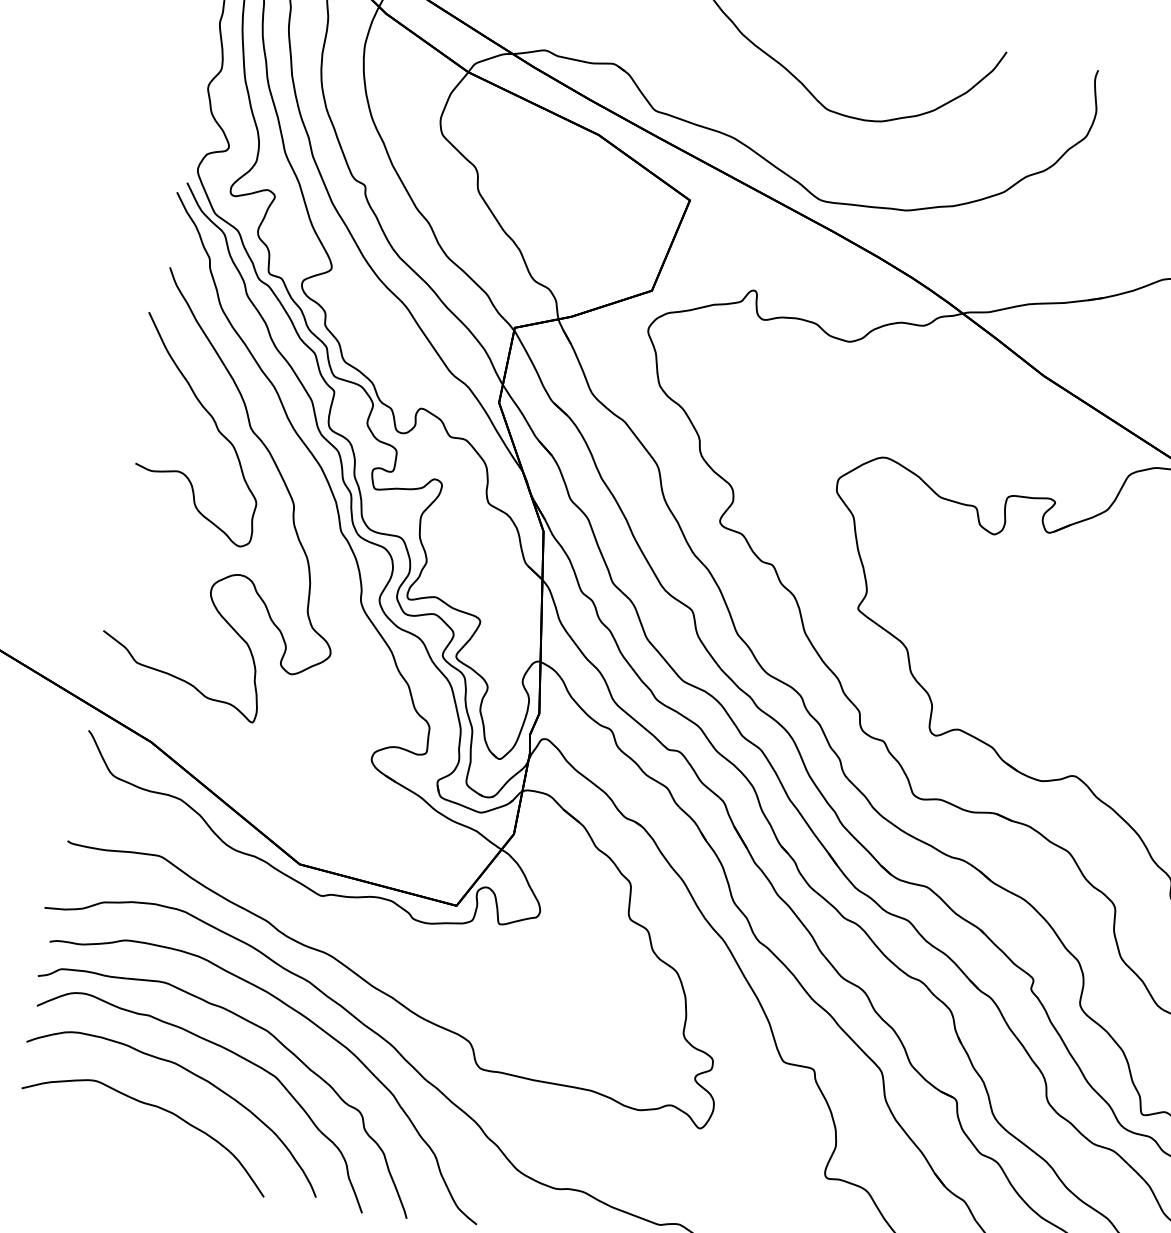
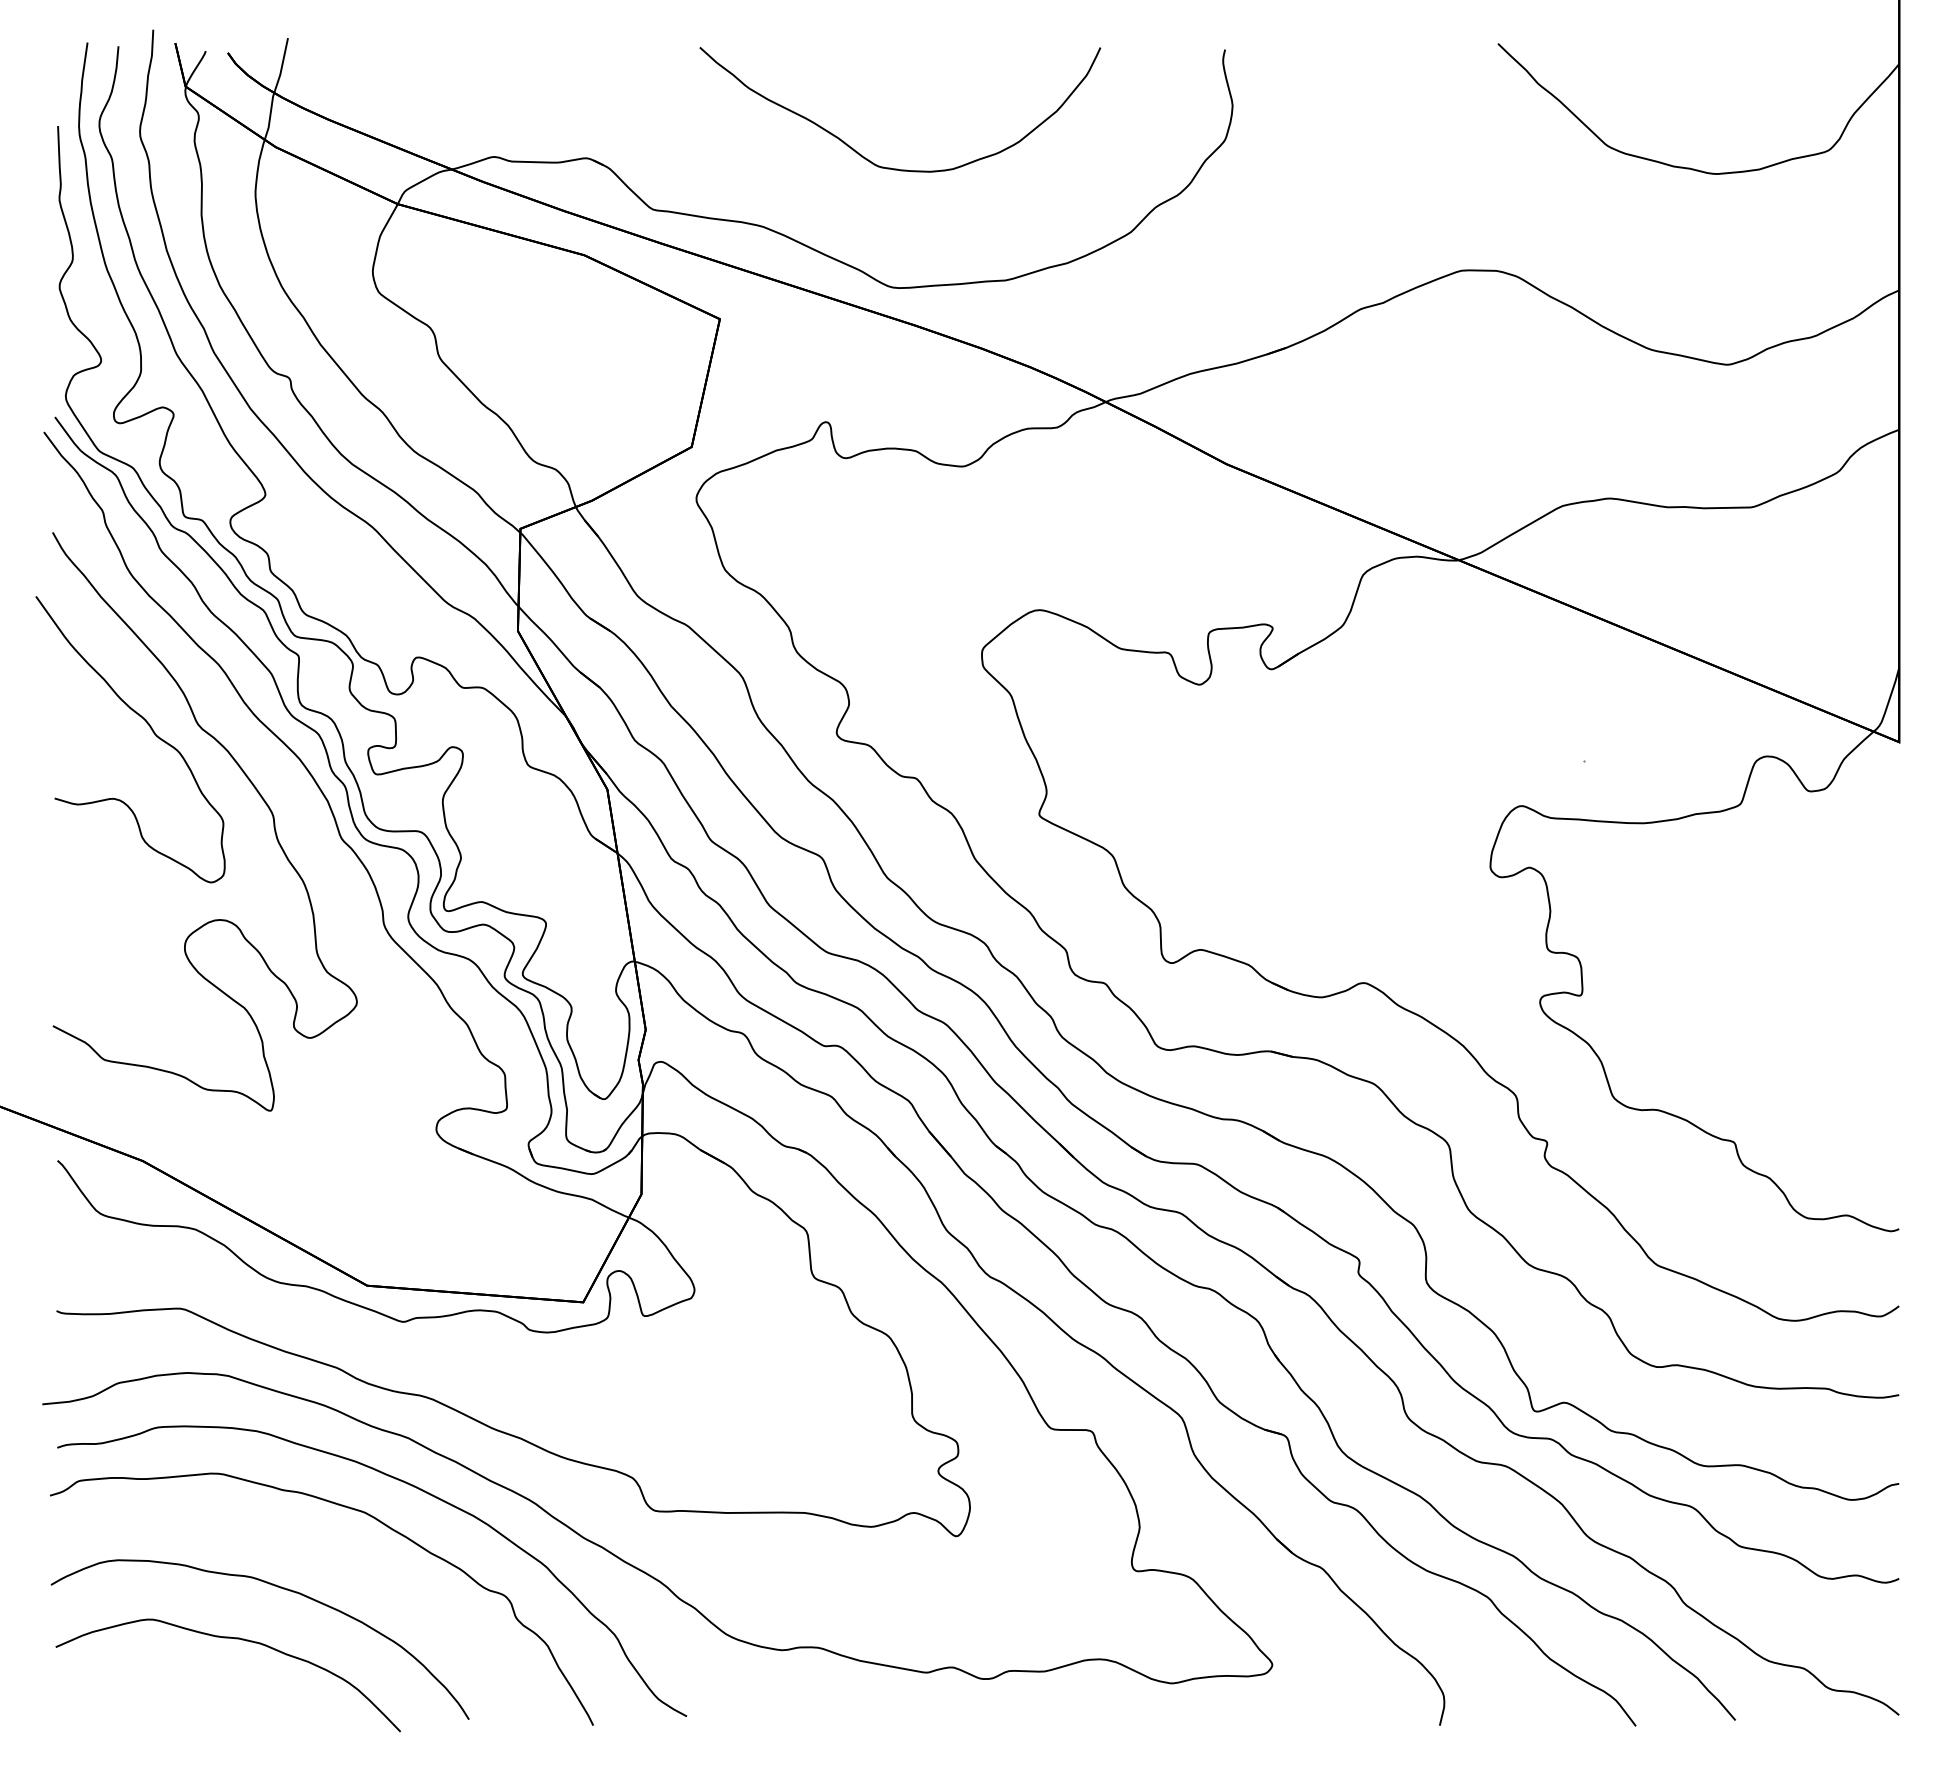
curve: (226, 1050) -> (315, 1547), removed

